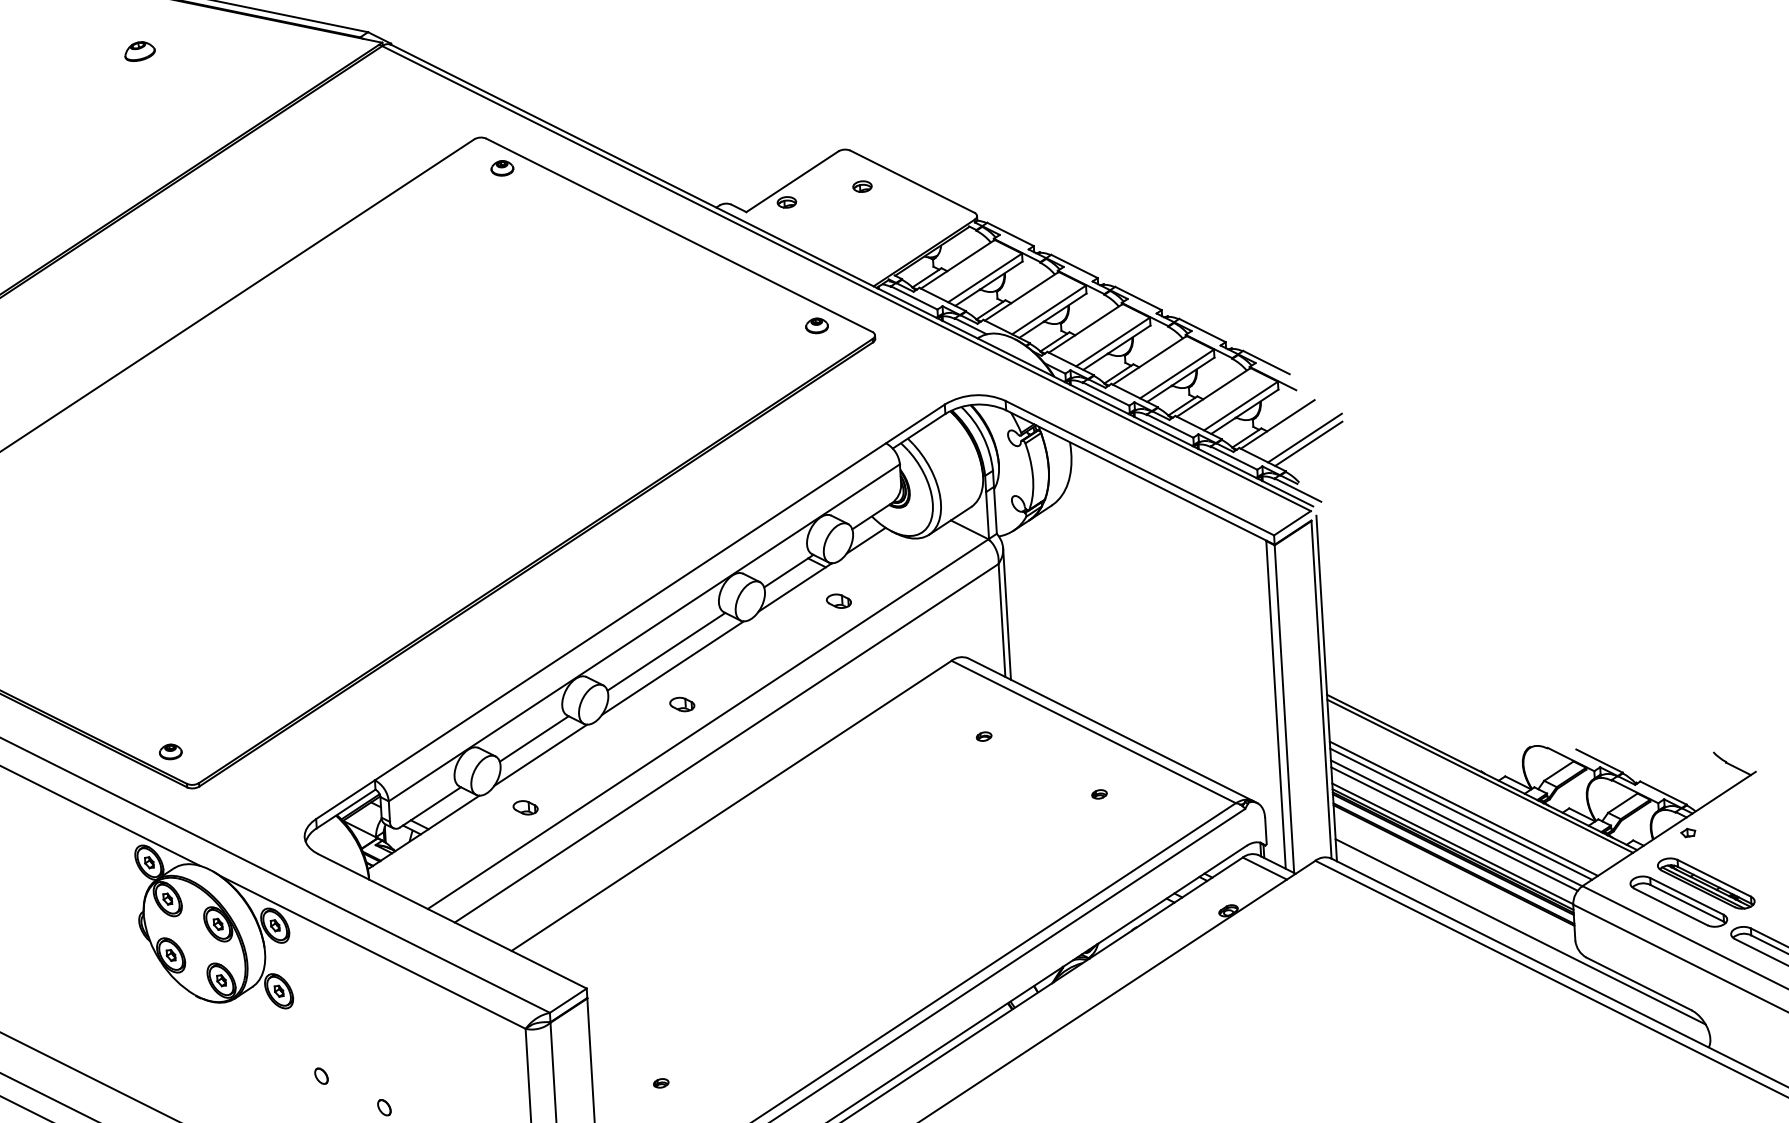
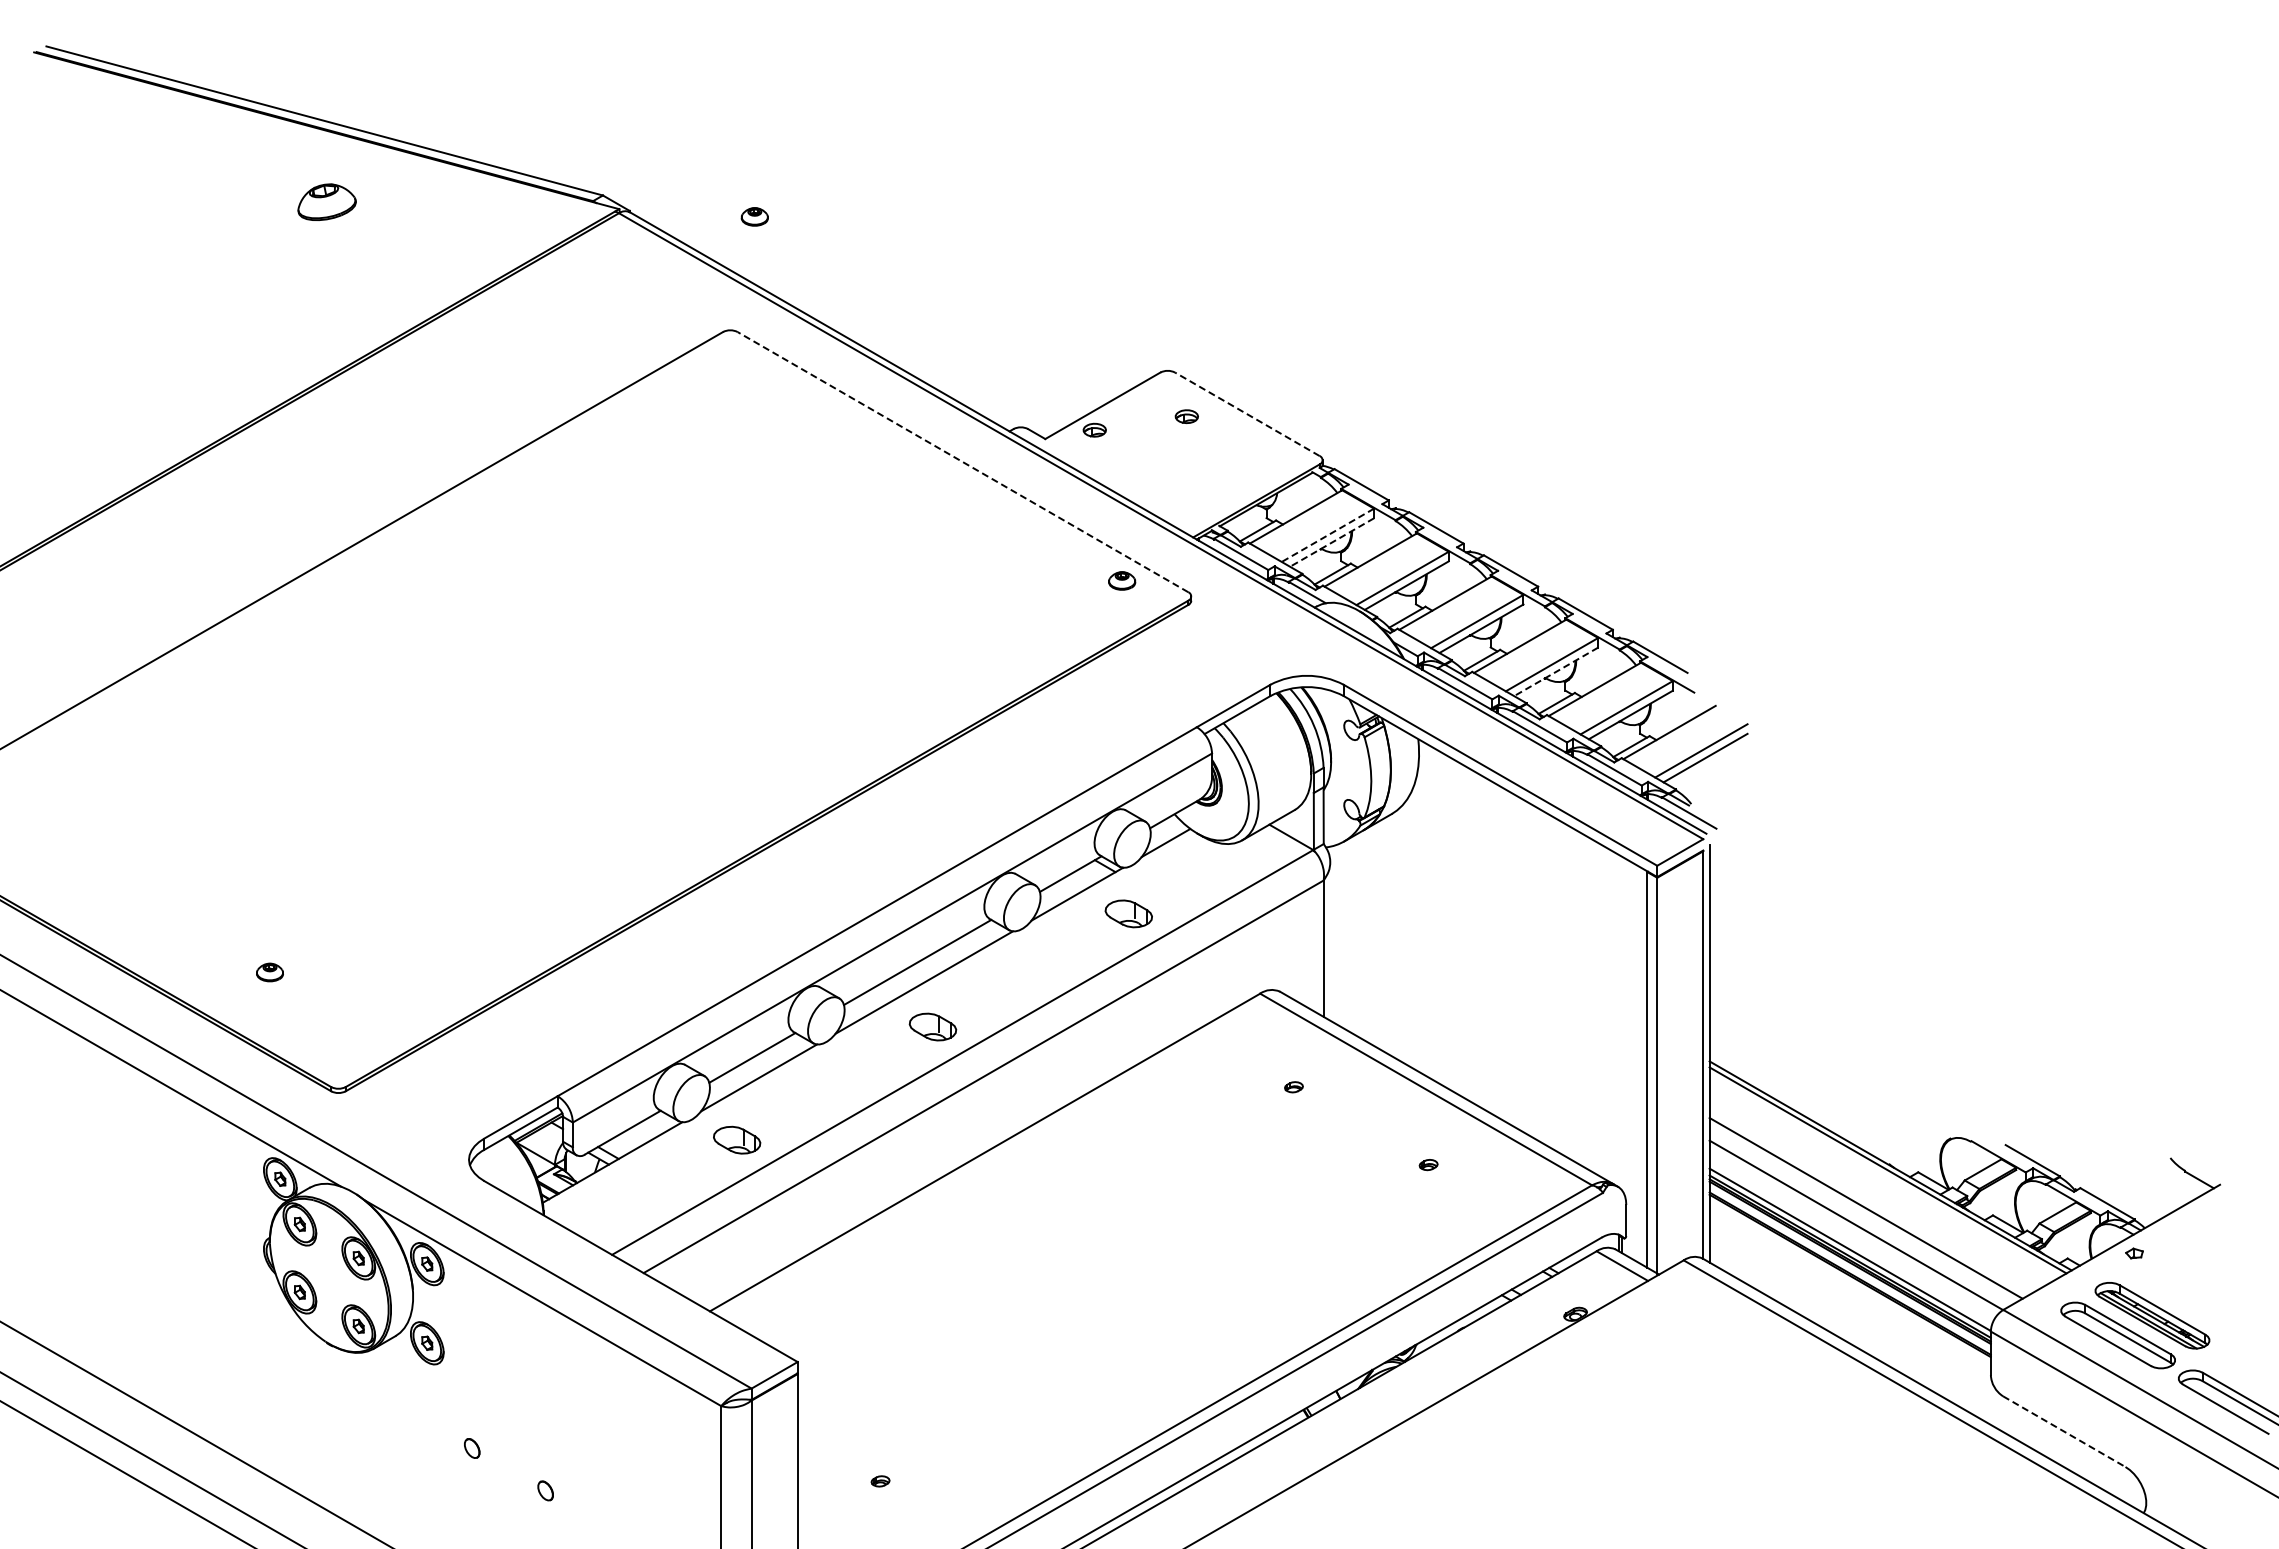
part: (139, 51) -> (326, 202), size x1.6
part: (502, 168) -> (754, 216), moved
line: (911, 181) -> (1246, 414), solid -> dashed
line: (678, 234) -> (962, 461), solid -> dashed
line: (984, 278) -> (1327, 535), solid -> dashed
line: (989, 283) -> (1332, 542), solid -> dashed
line: (1181, 379) -> (1556, 671), solid -> dashed
part: (838, 600) -> (1128, 913), size x1.6
line: (1007, 614) -> (1330, 941), removed
part: (681, 704) -> (932, 1026), size x1.6
part: (170, 751) -> (269, 972), moved
part: (525, 807) -> (736, 1139), size x1.6
line: (1461, 814) -> (1862, 1214), removed
line: (1454, 829) -> (1853, 1232), removed
line: (1520, 931) -> (1925, 1360), removed
line: (1639, 983) -> (2064, 1431), solid -> dashed

